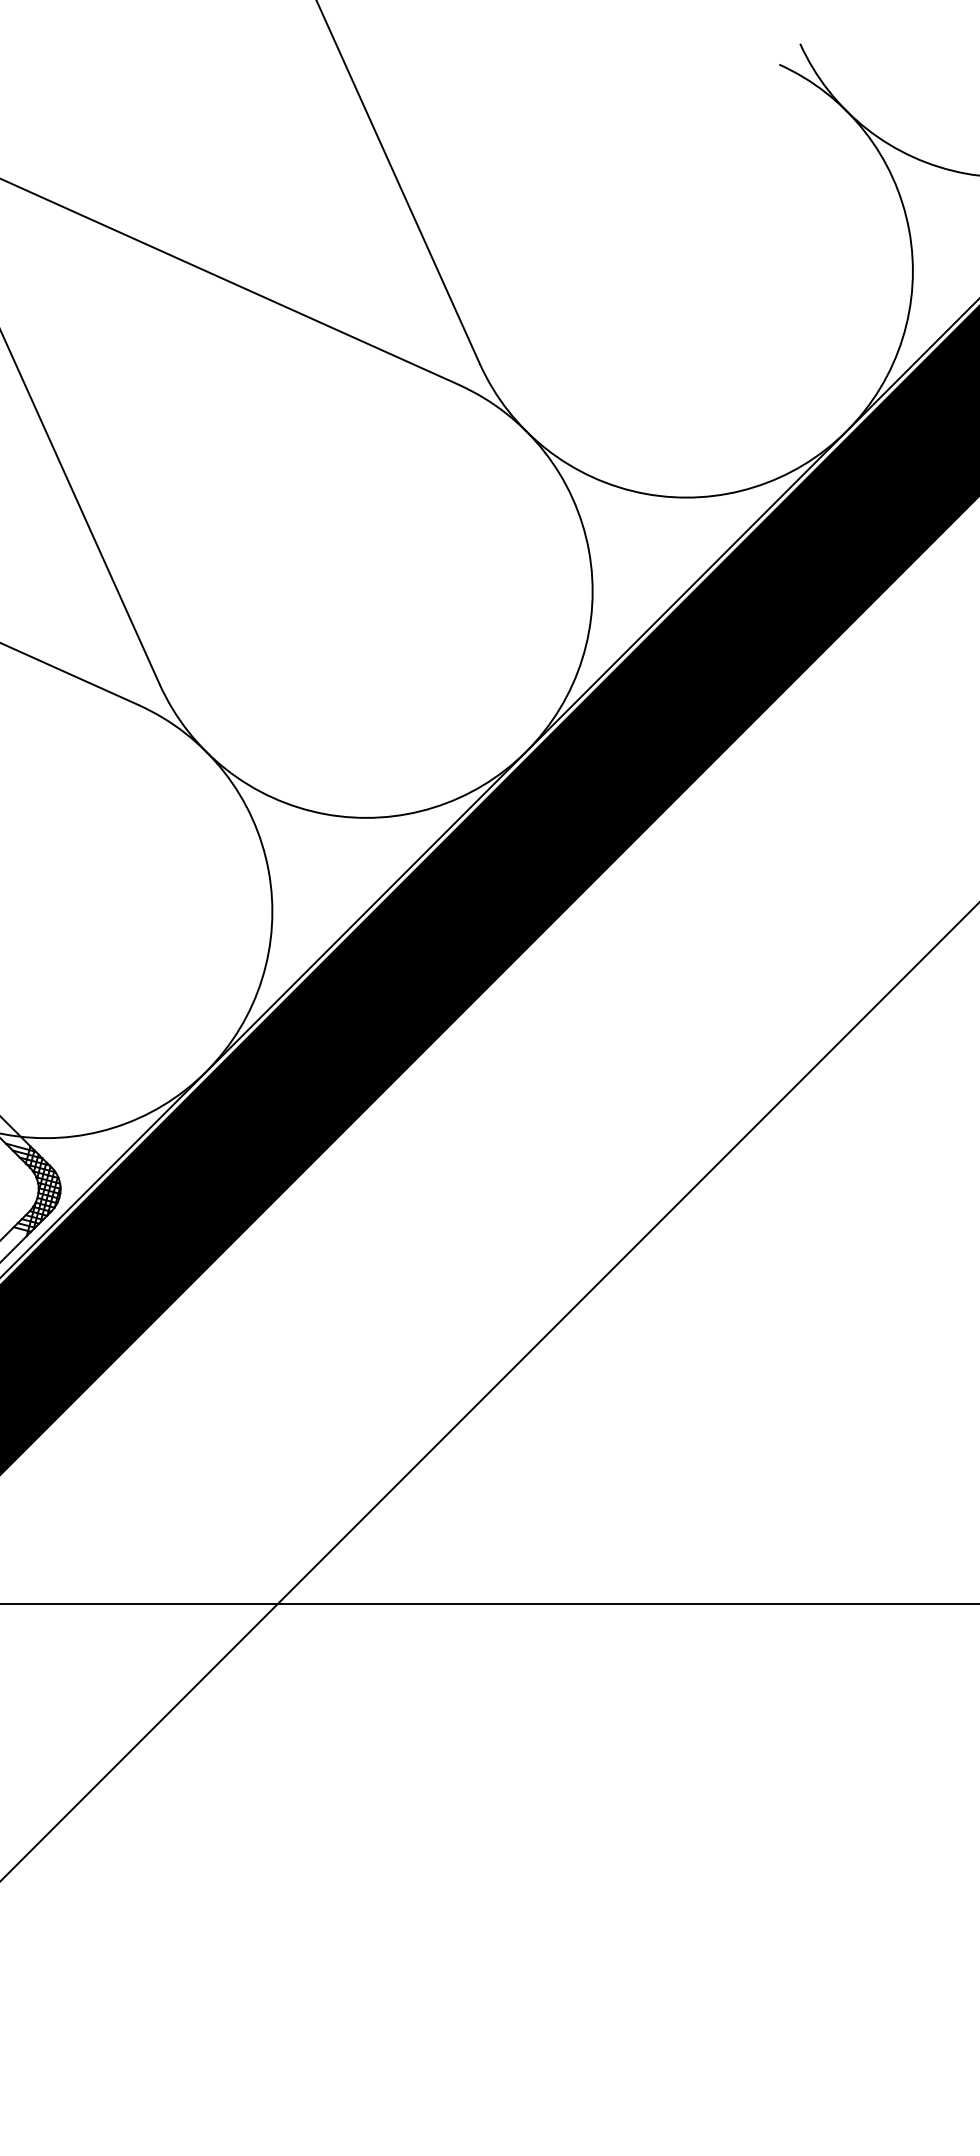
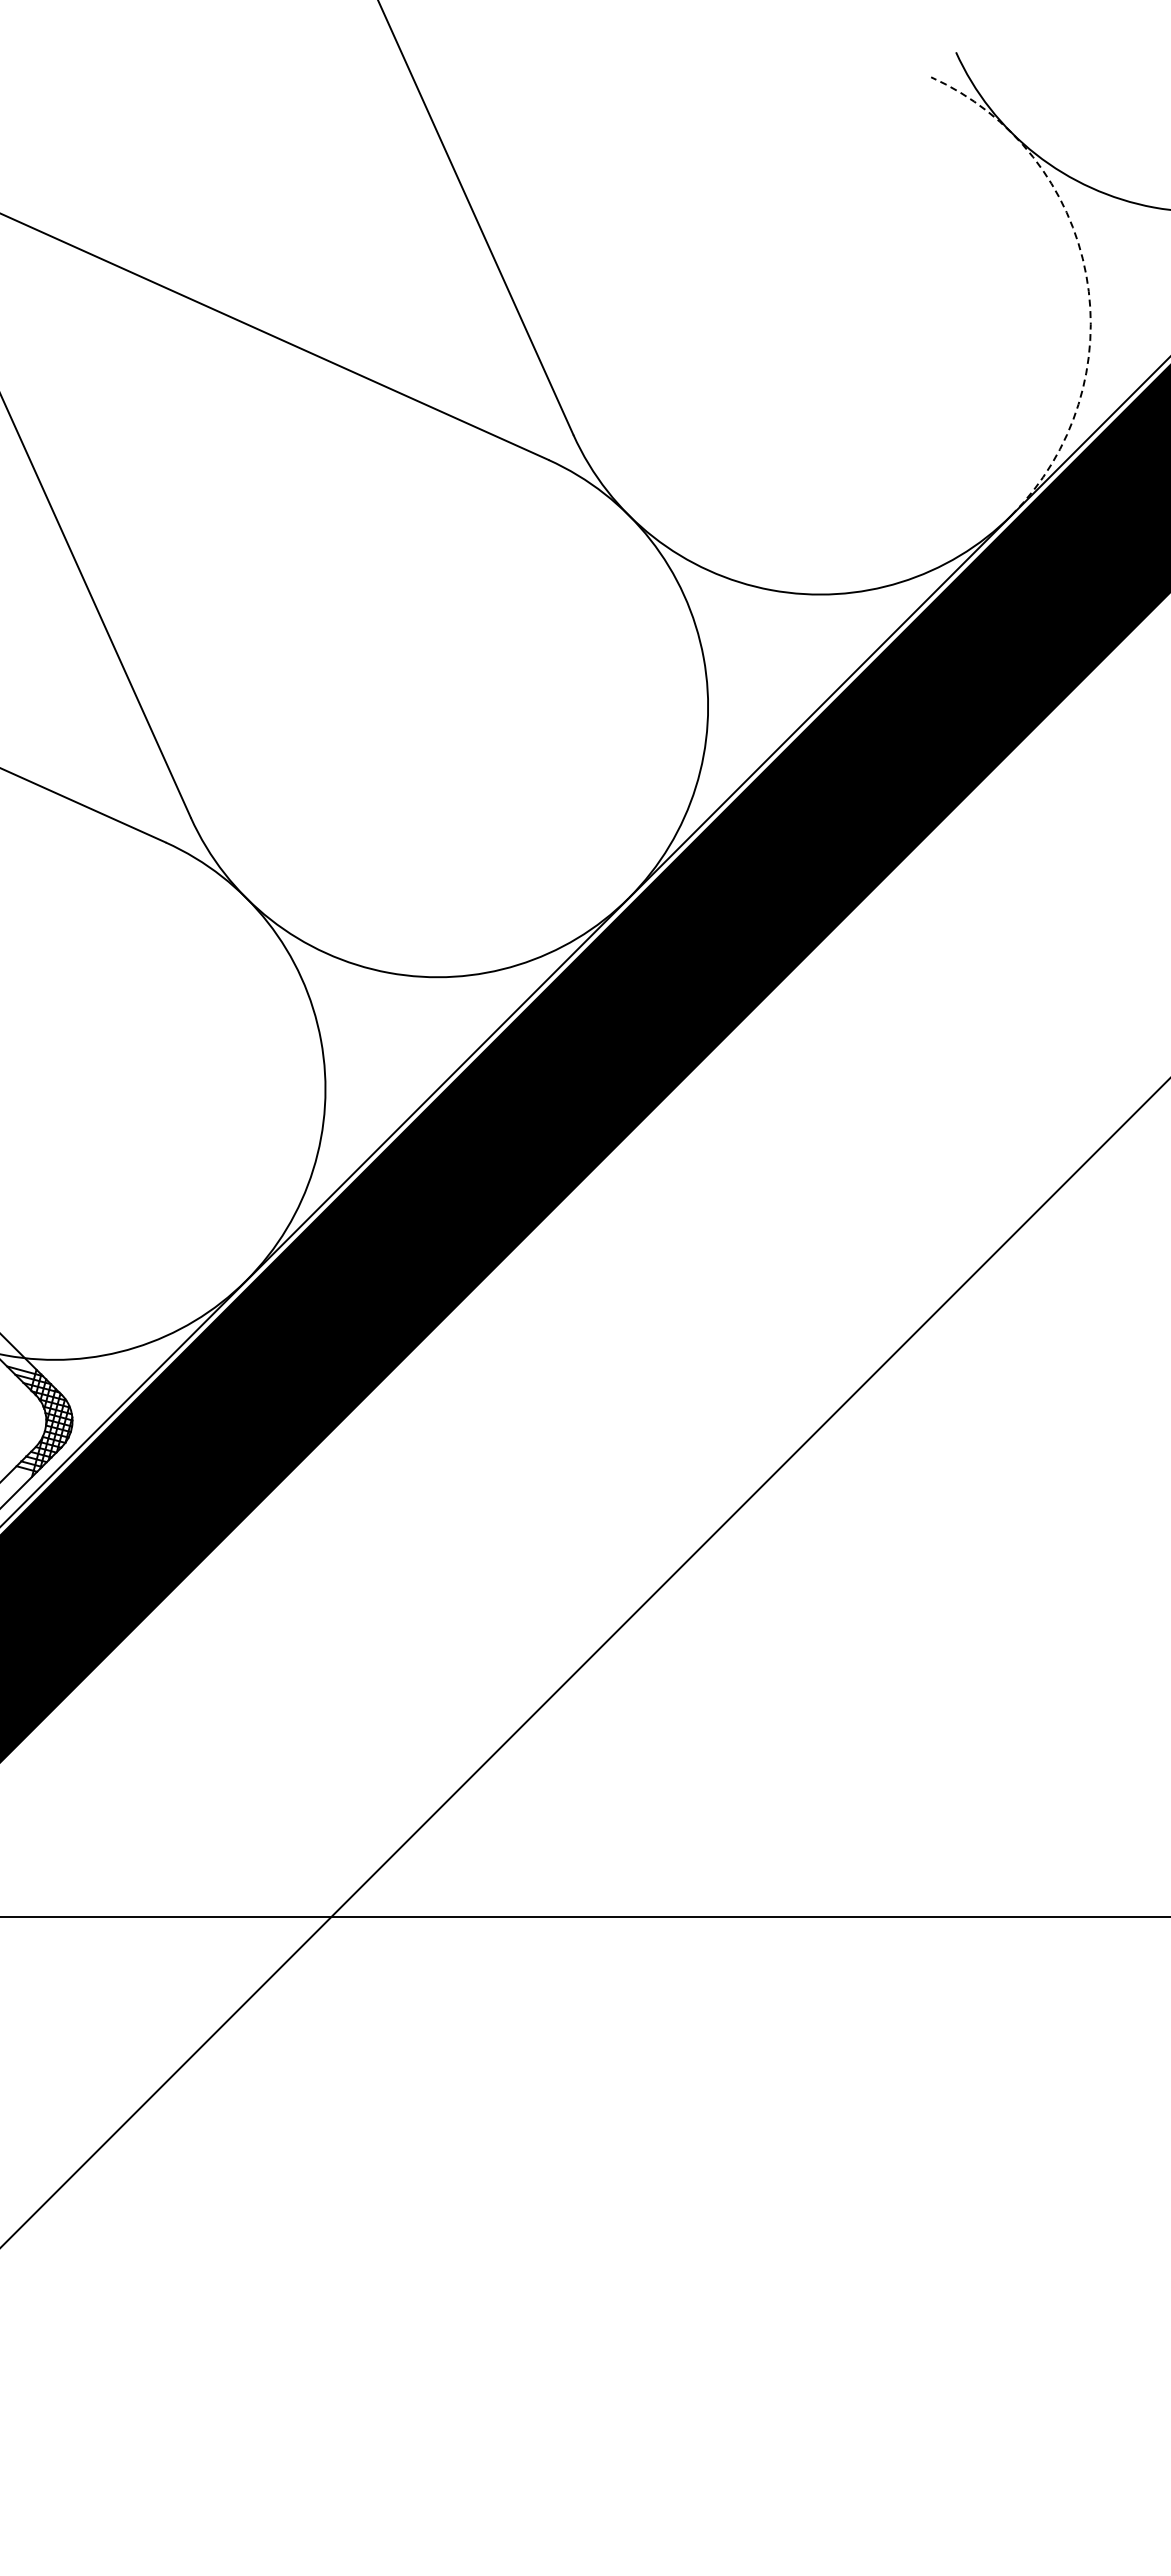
arc: (909, 230) -> (1086, 275), solid -> dashed

